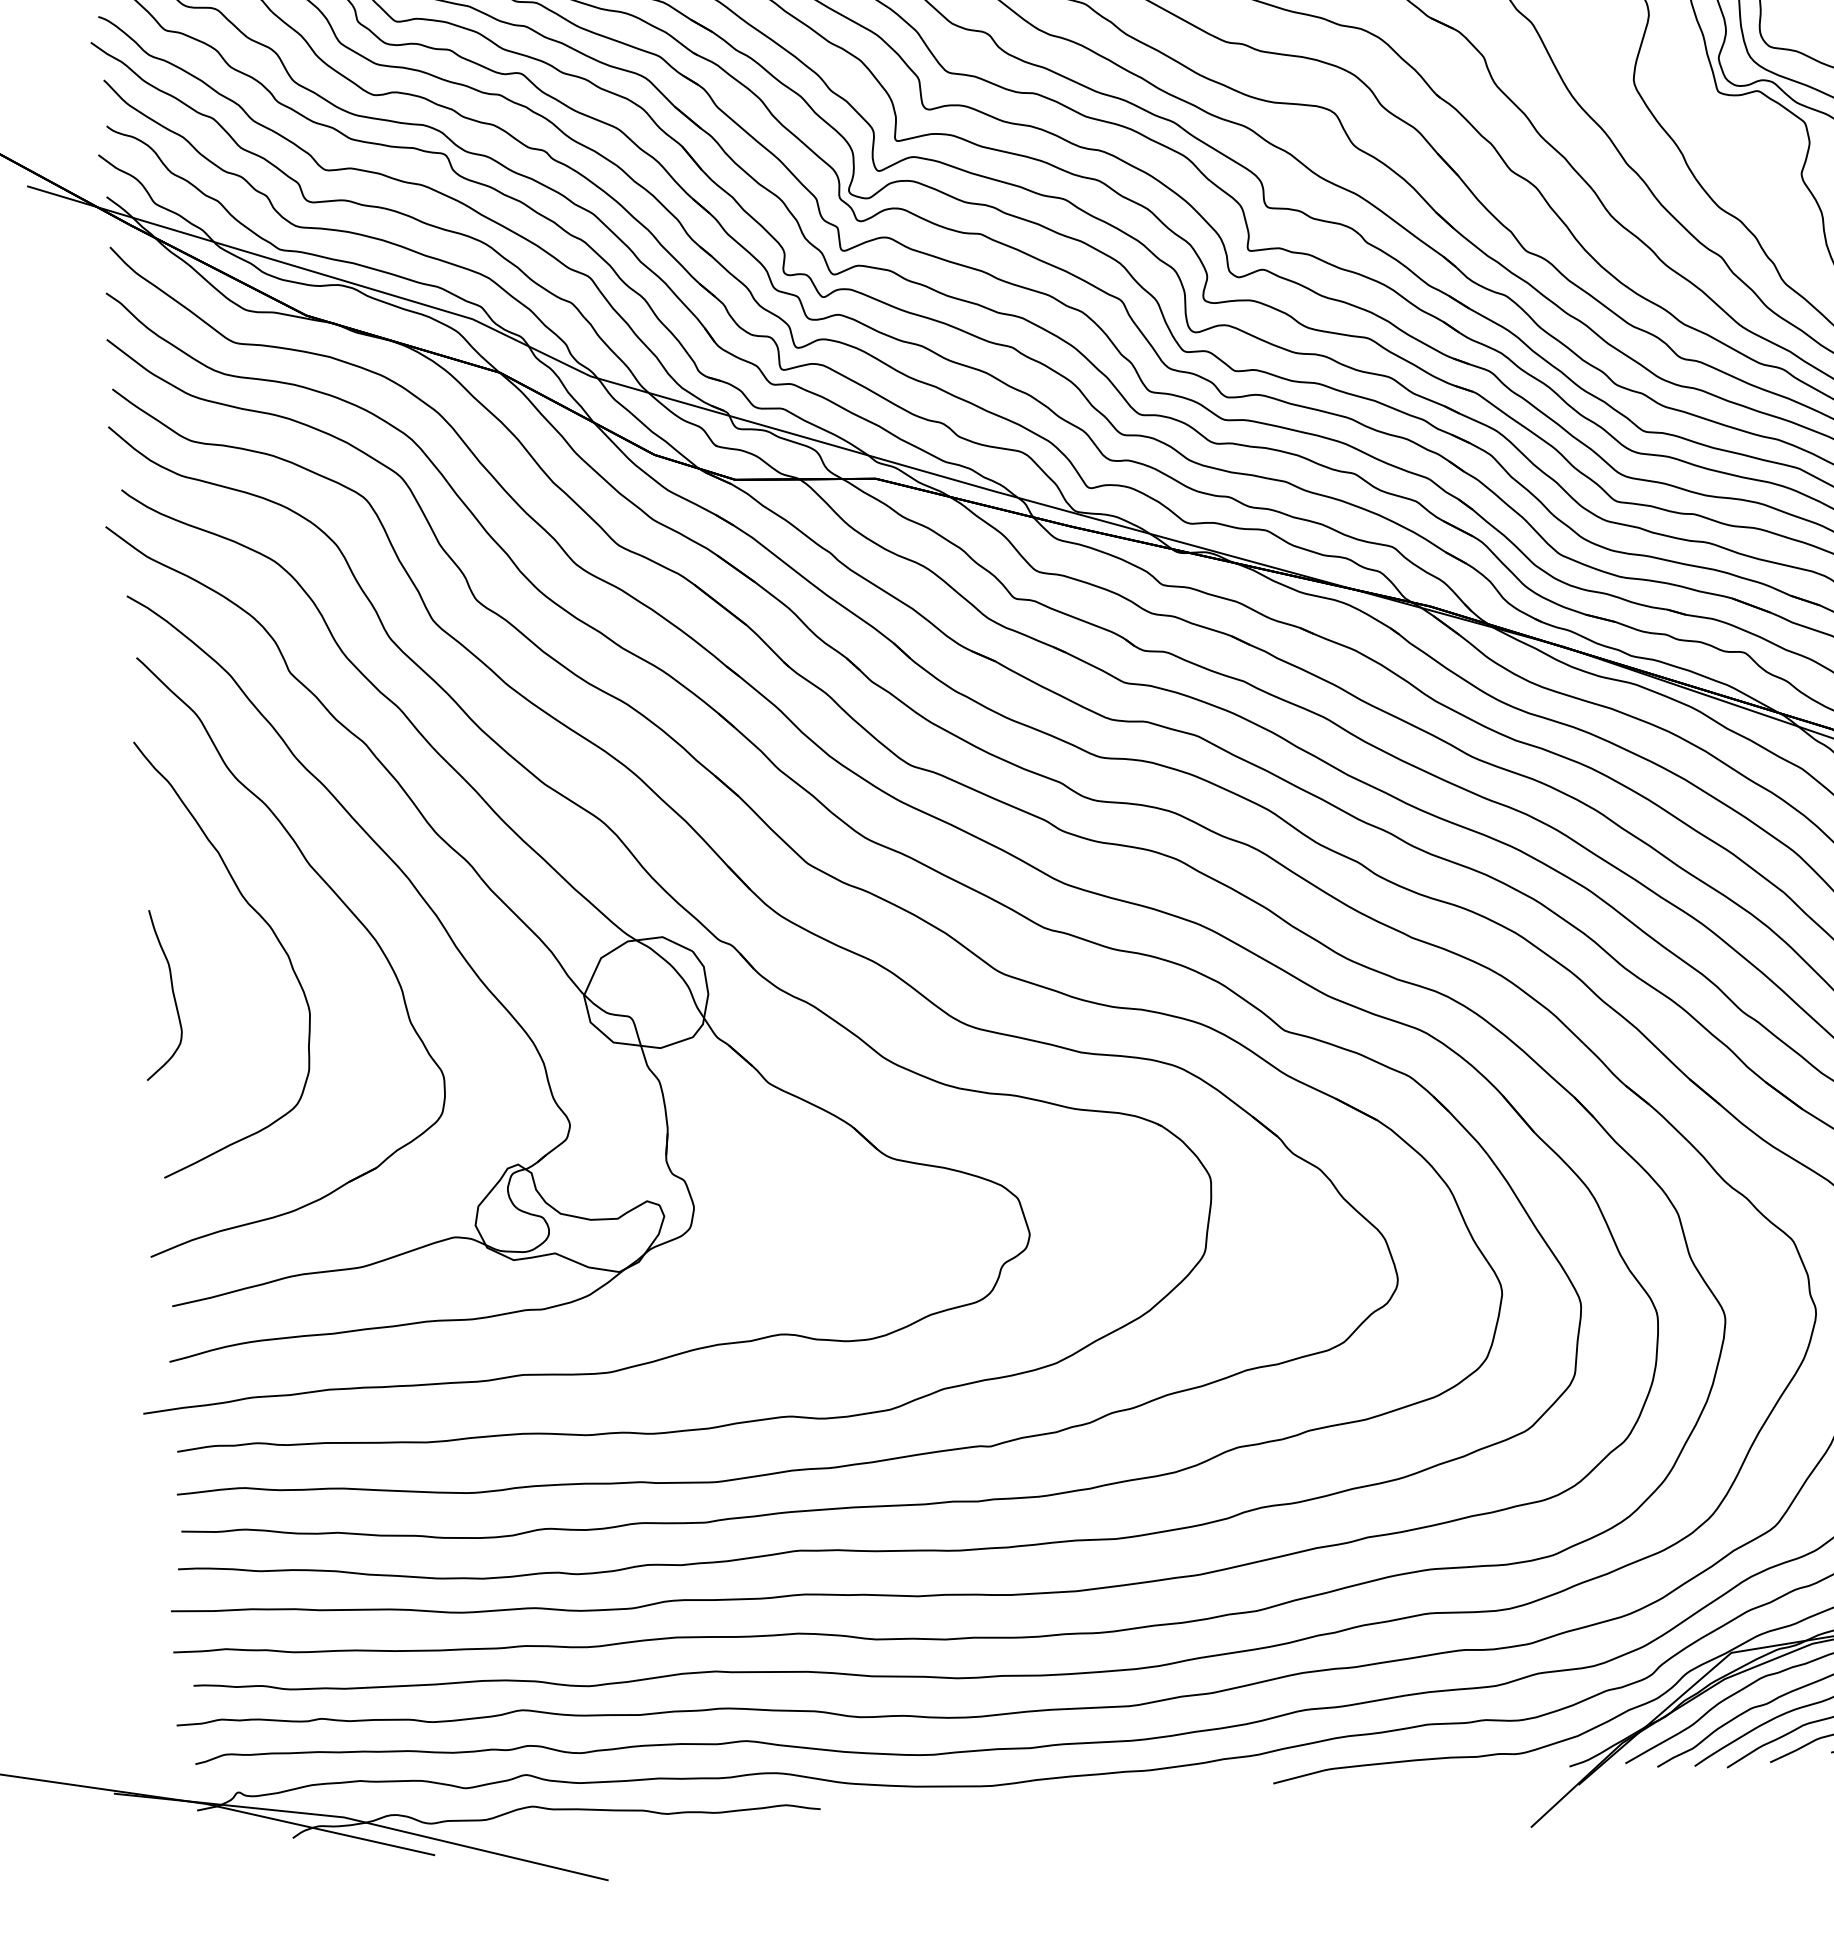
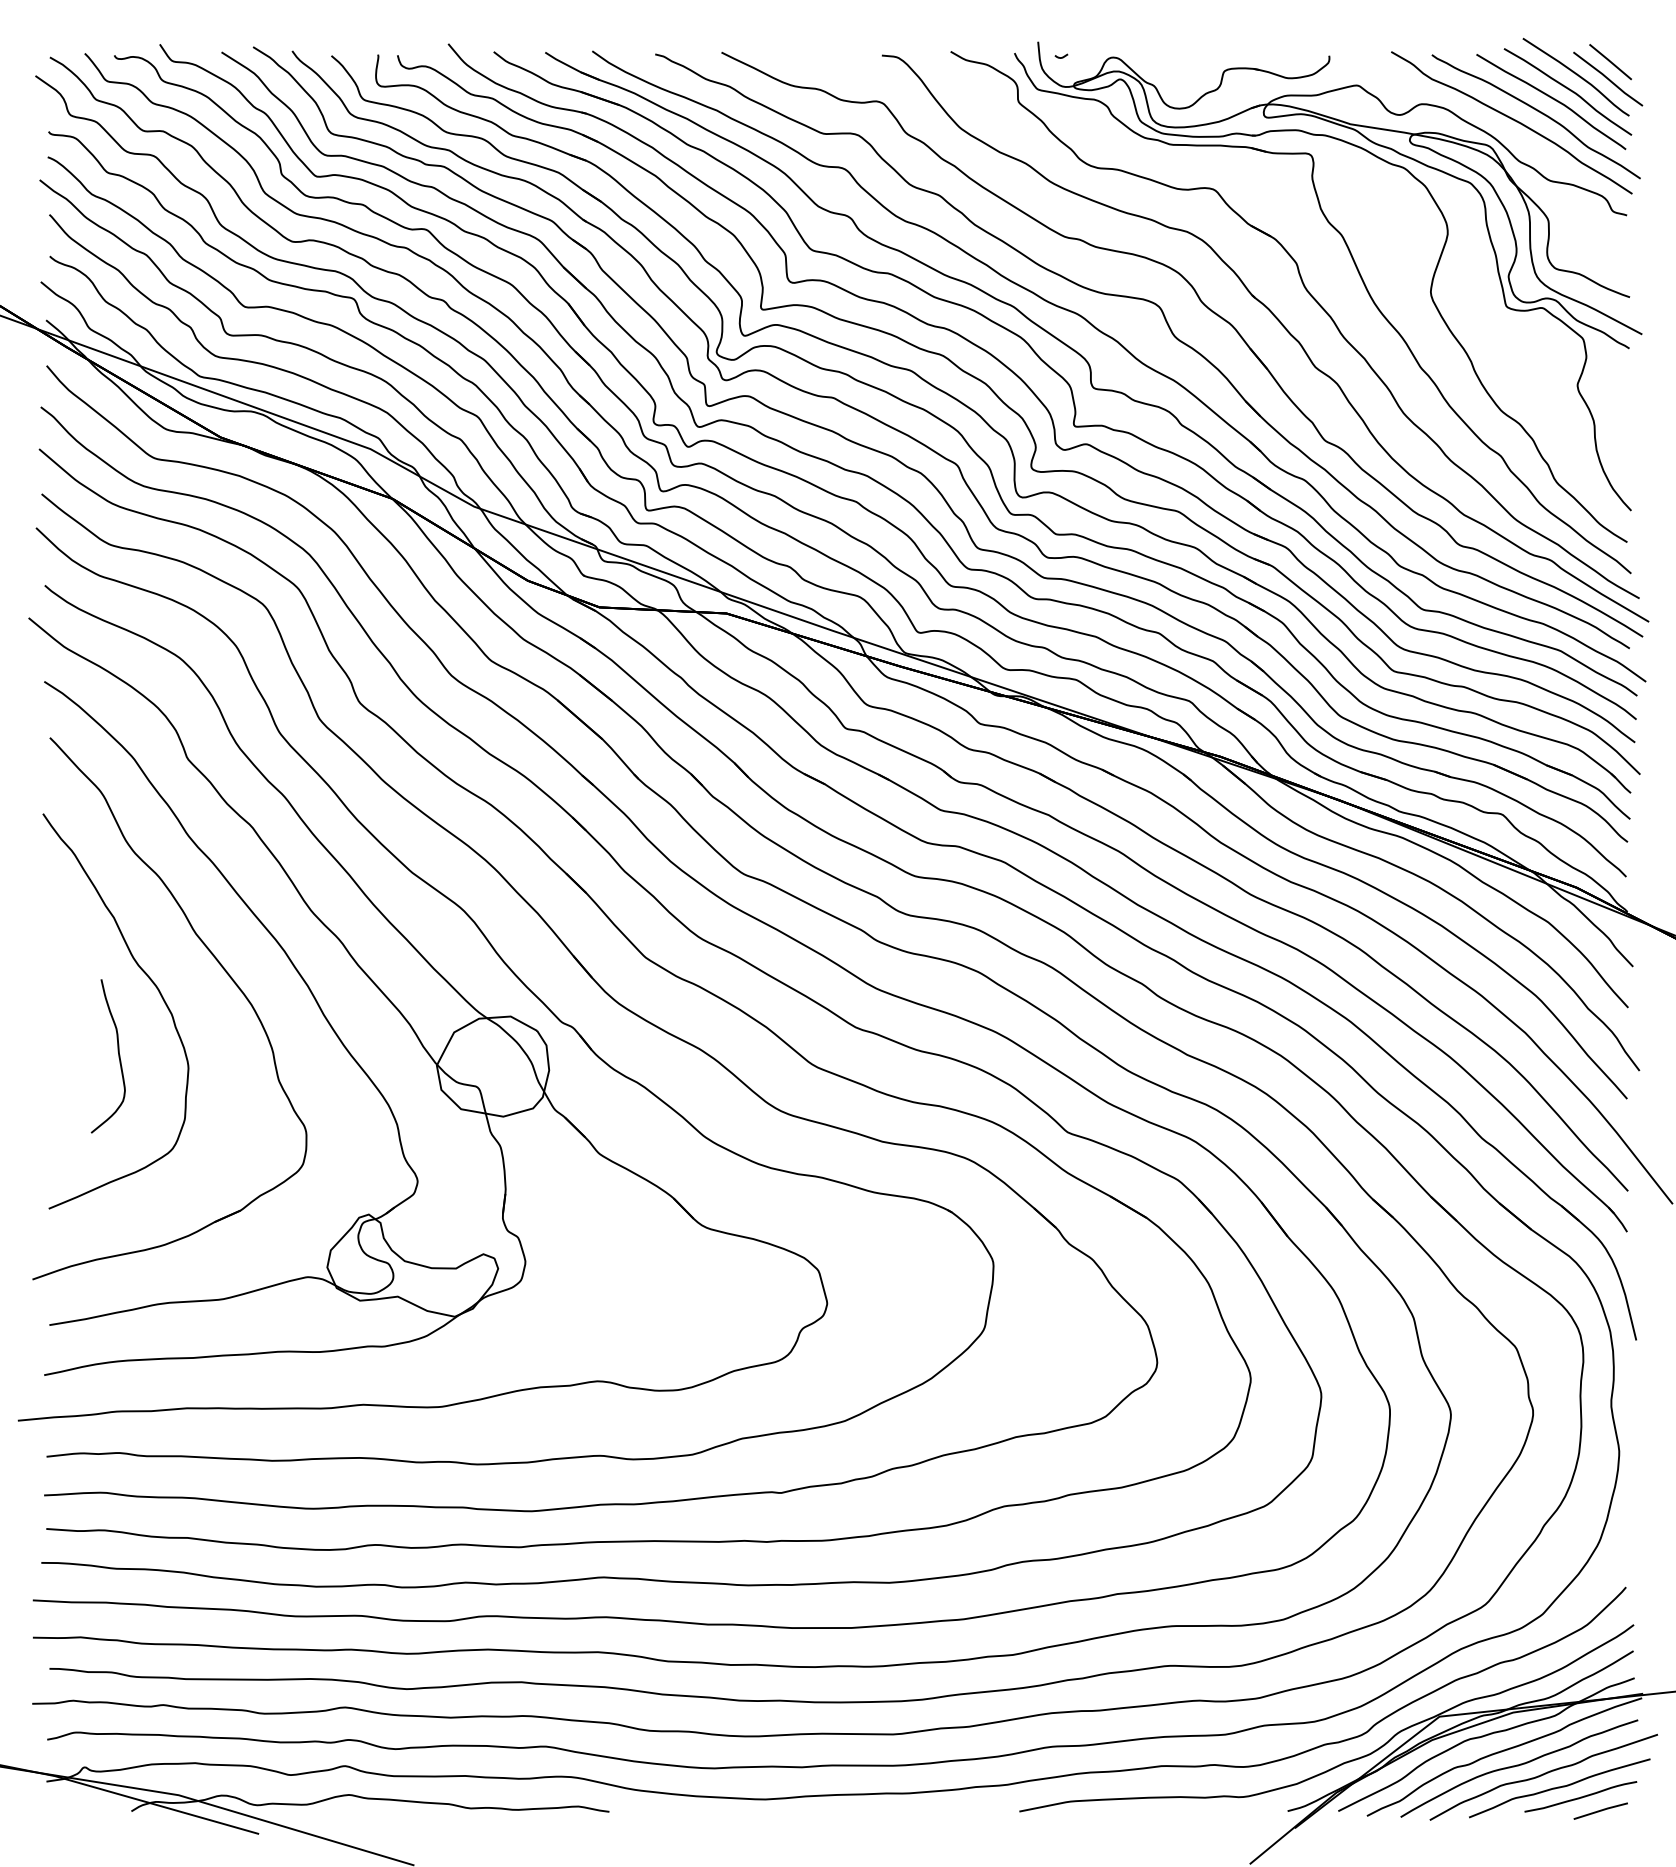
curve: (172, 994) -> (118, 1056), moved

